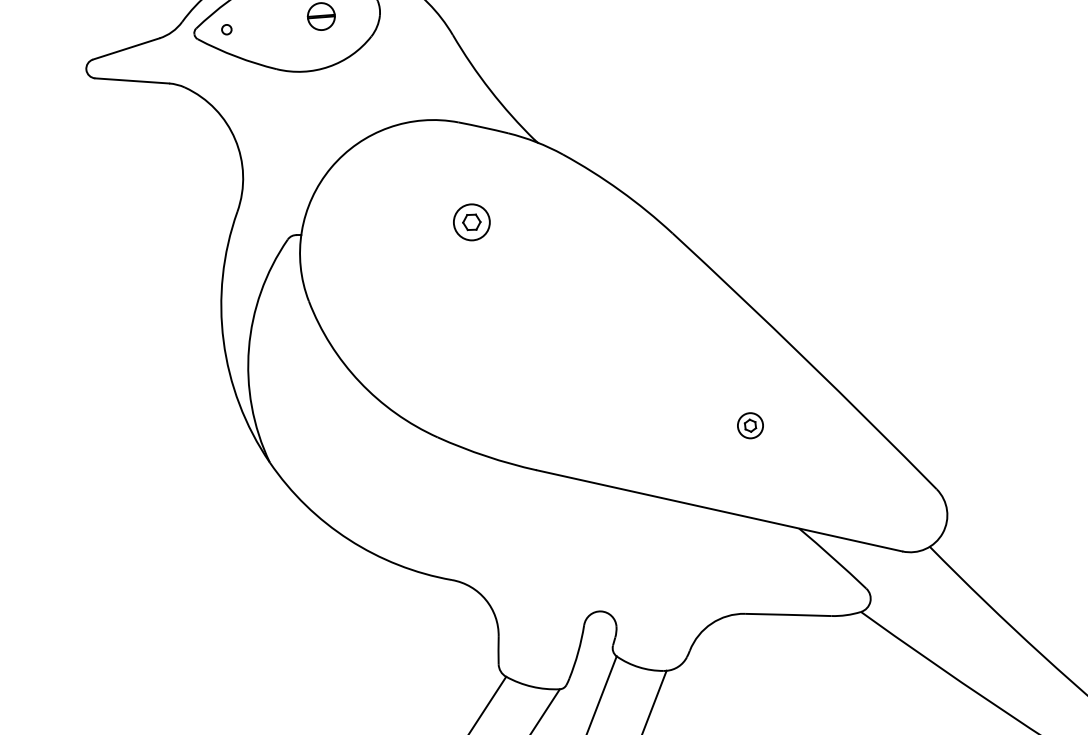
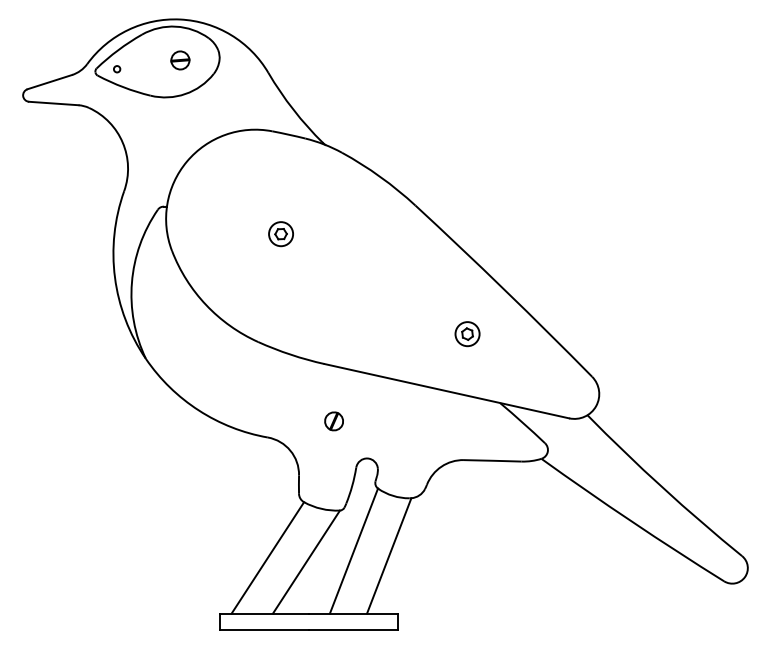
part: (470, 222) -> (280, 234), moved
part: (750, 426) -> (467, 334), size x1.43
part: (550, 556) -> (333, 421), added

